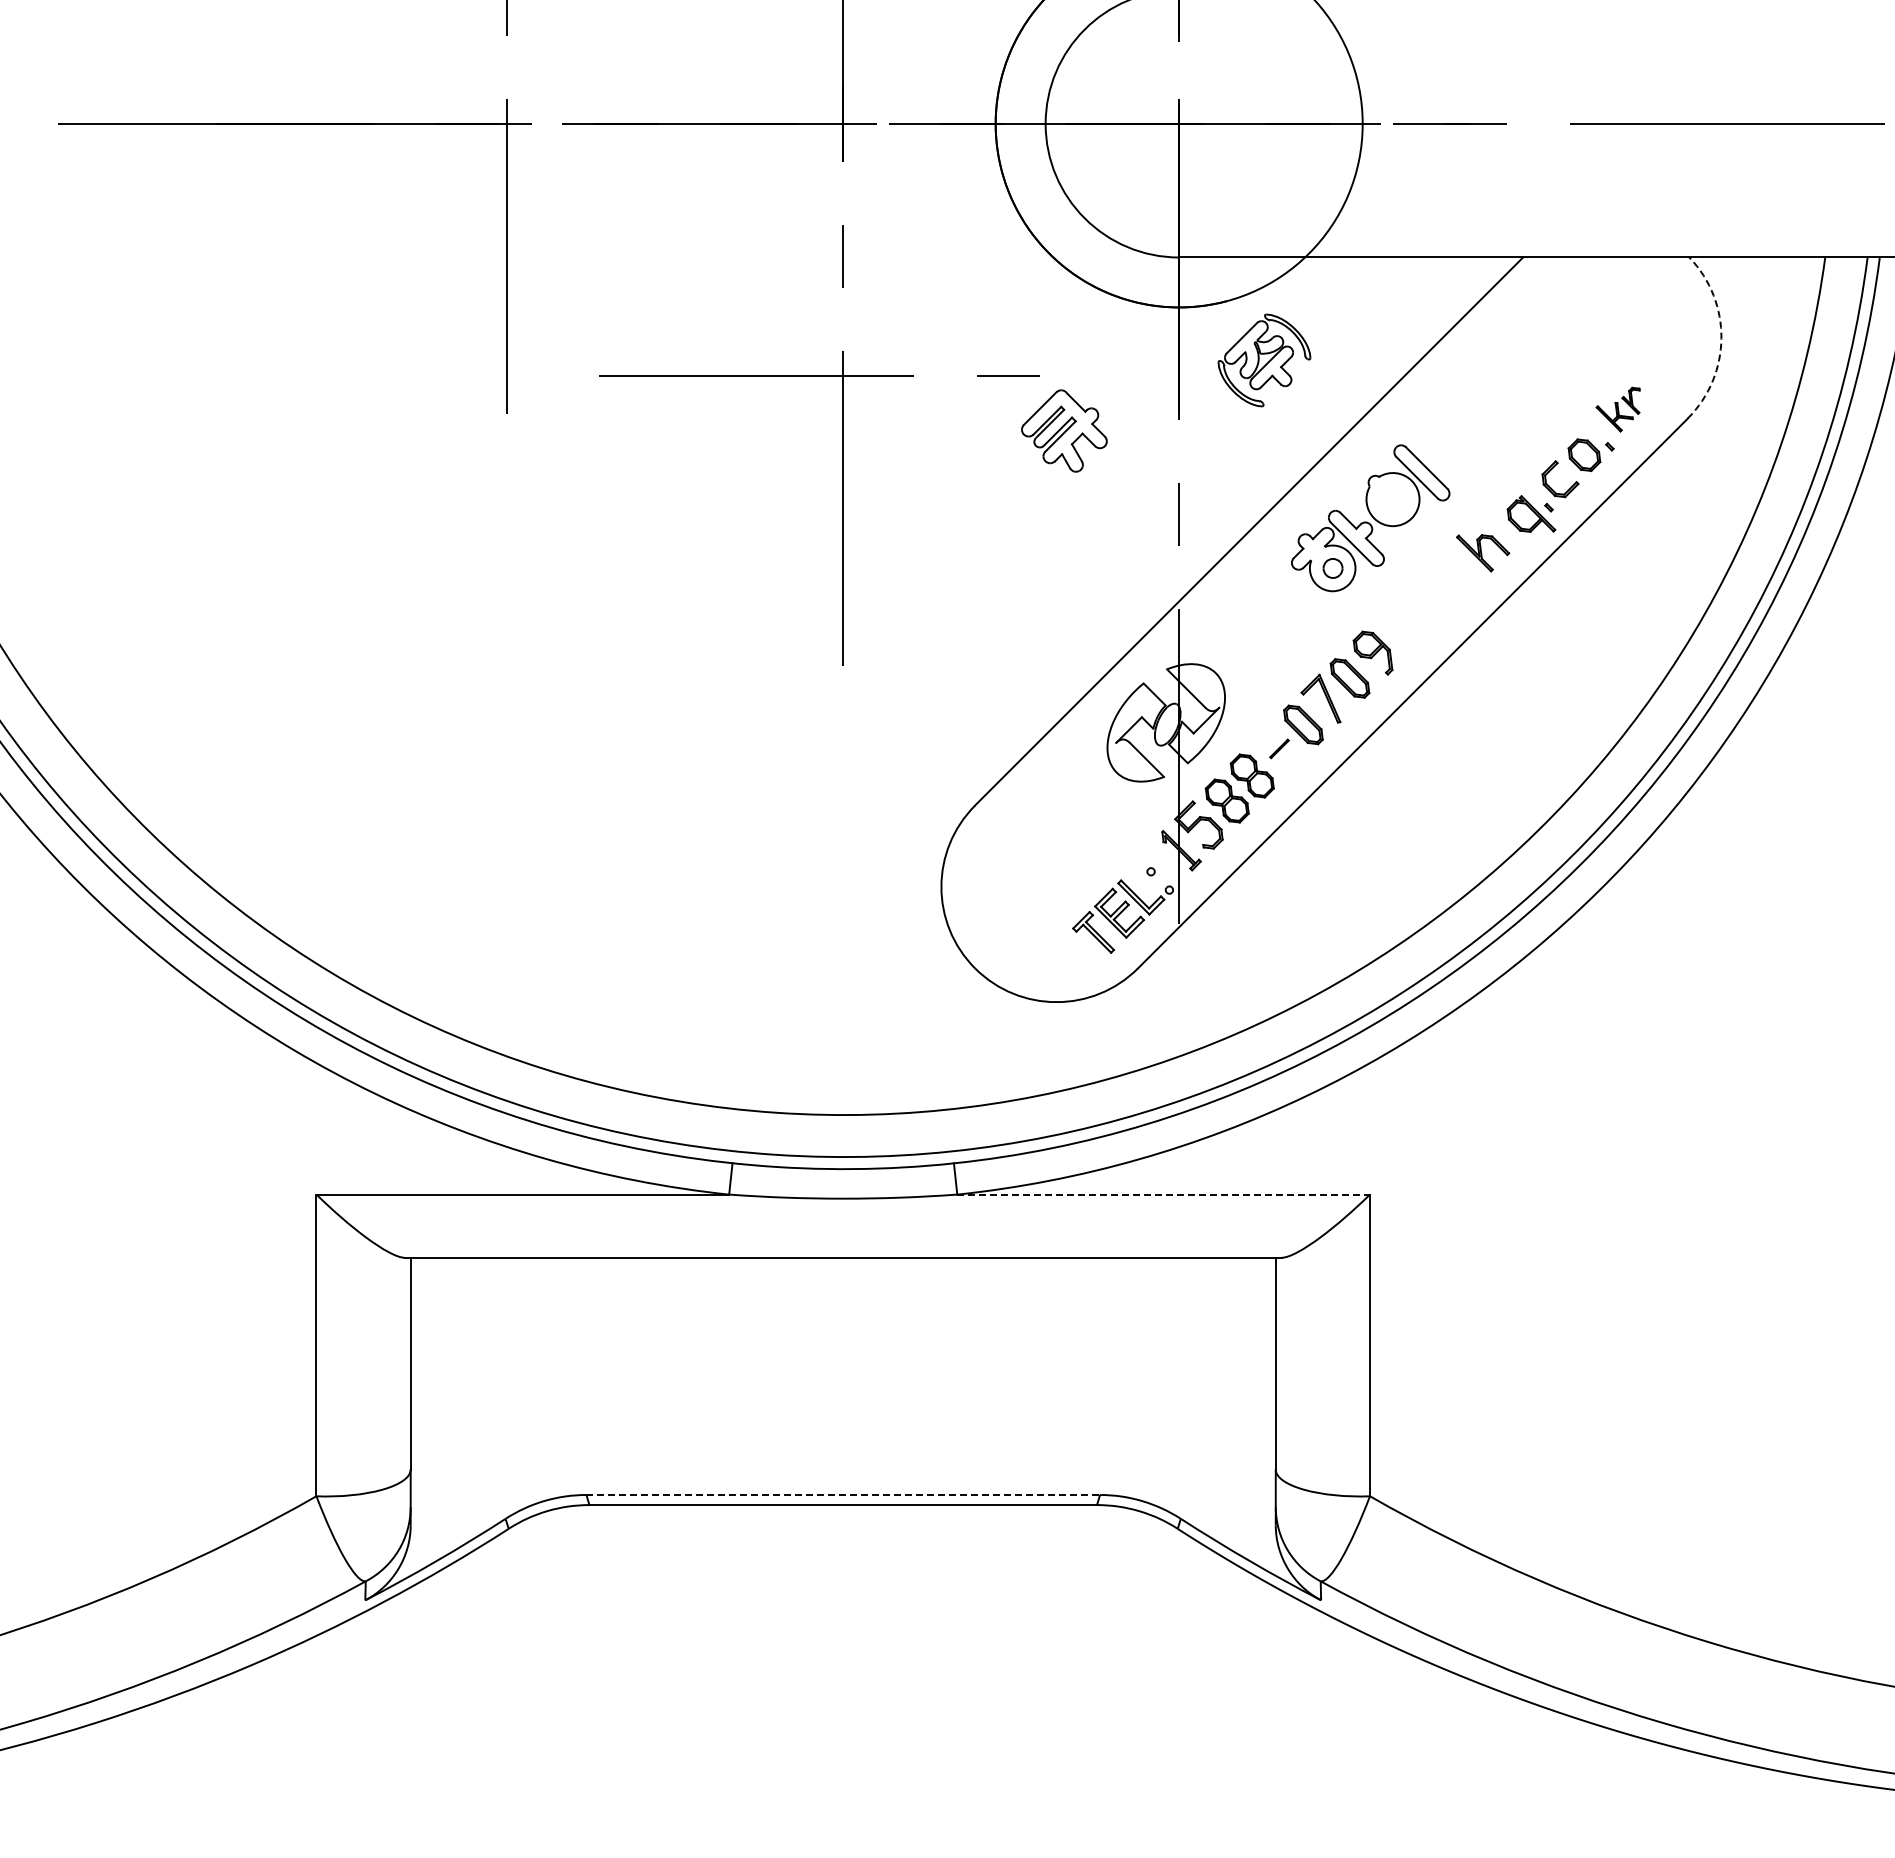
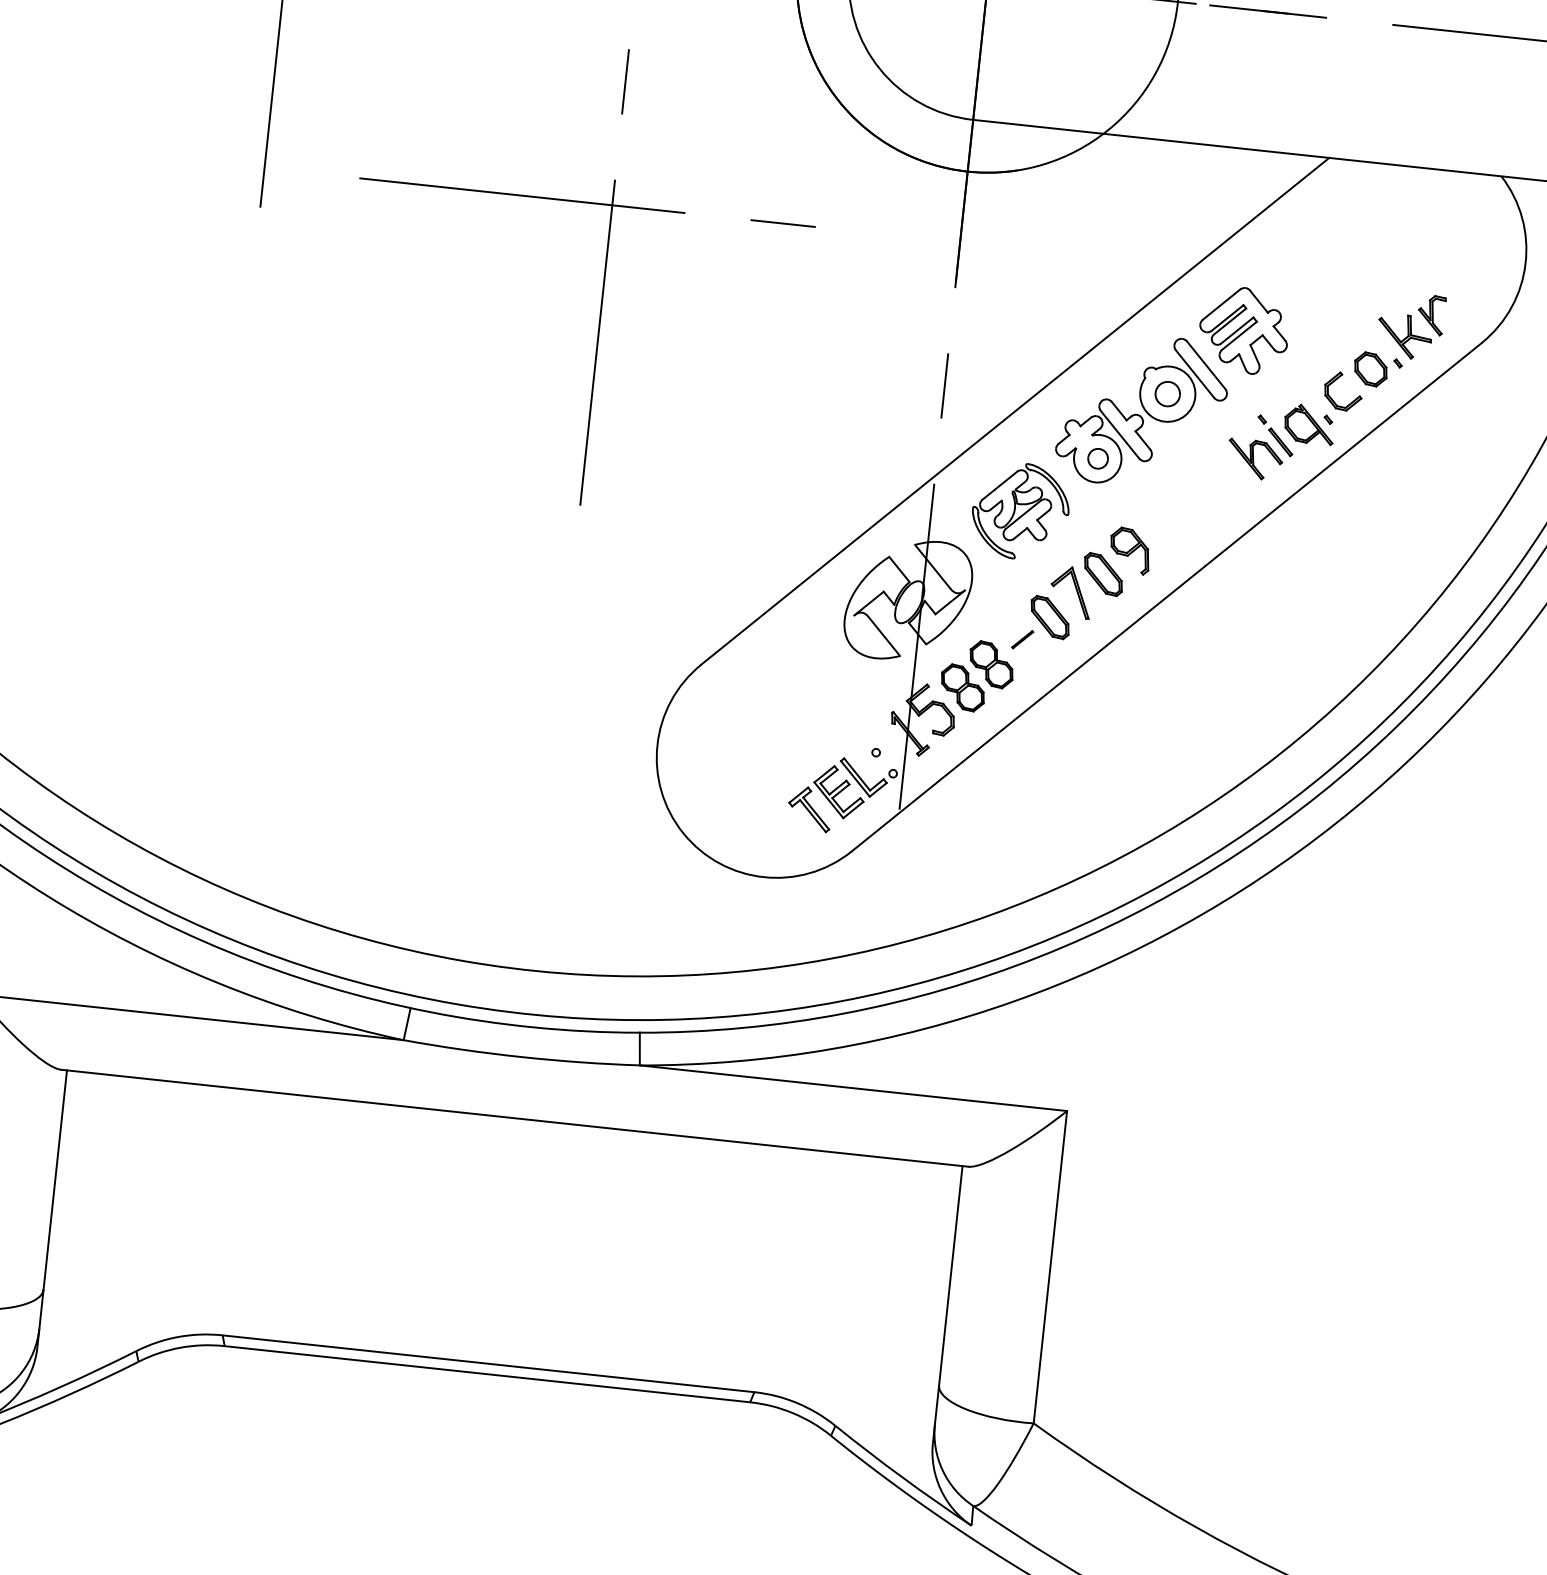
arc: (1721, 338) -> (1525, 263), dashed -> solid
part: (1264, 360) -> (1020, 511), moved
part: (1617, 409) -> (1410, 325), size x1.43
part: (1064, 430) -> (1244, 329), moved
part: (1392, 499) -> (1167, 394), added
line: (1499, 528) -> (1274, 435), added
line: (1164, 1194) -> (854, 1088), dashed -> solid
line: (843, 1494) -> (488, 1363), dashed -> solid

